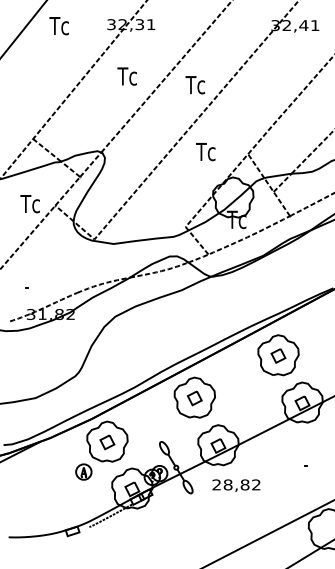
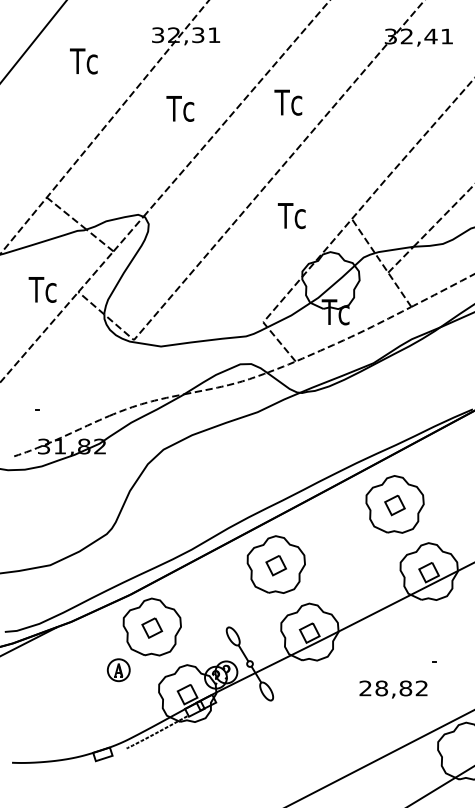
text: (58, 26) -> (82, 61), moved
text: (194, 85) -> (287, 103), moved
text: (236, 485) -> (393, 689), moved

